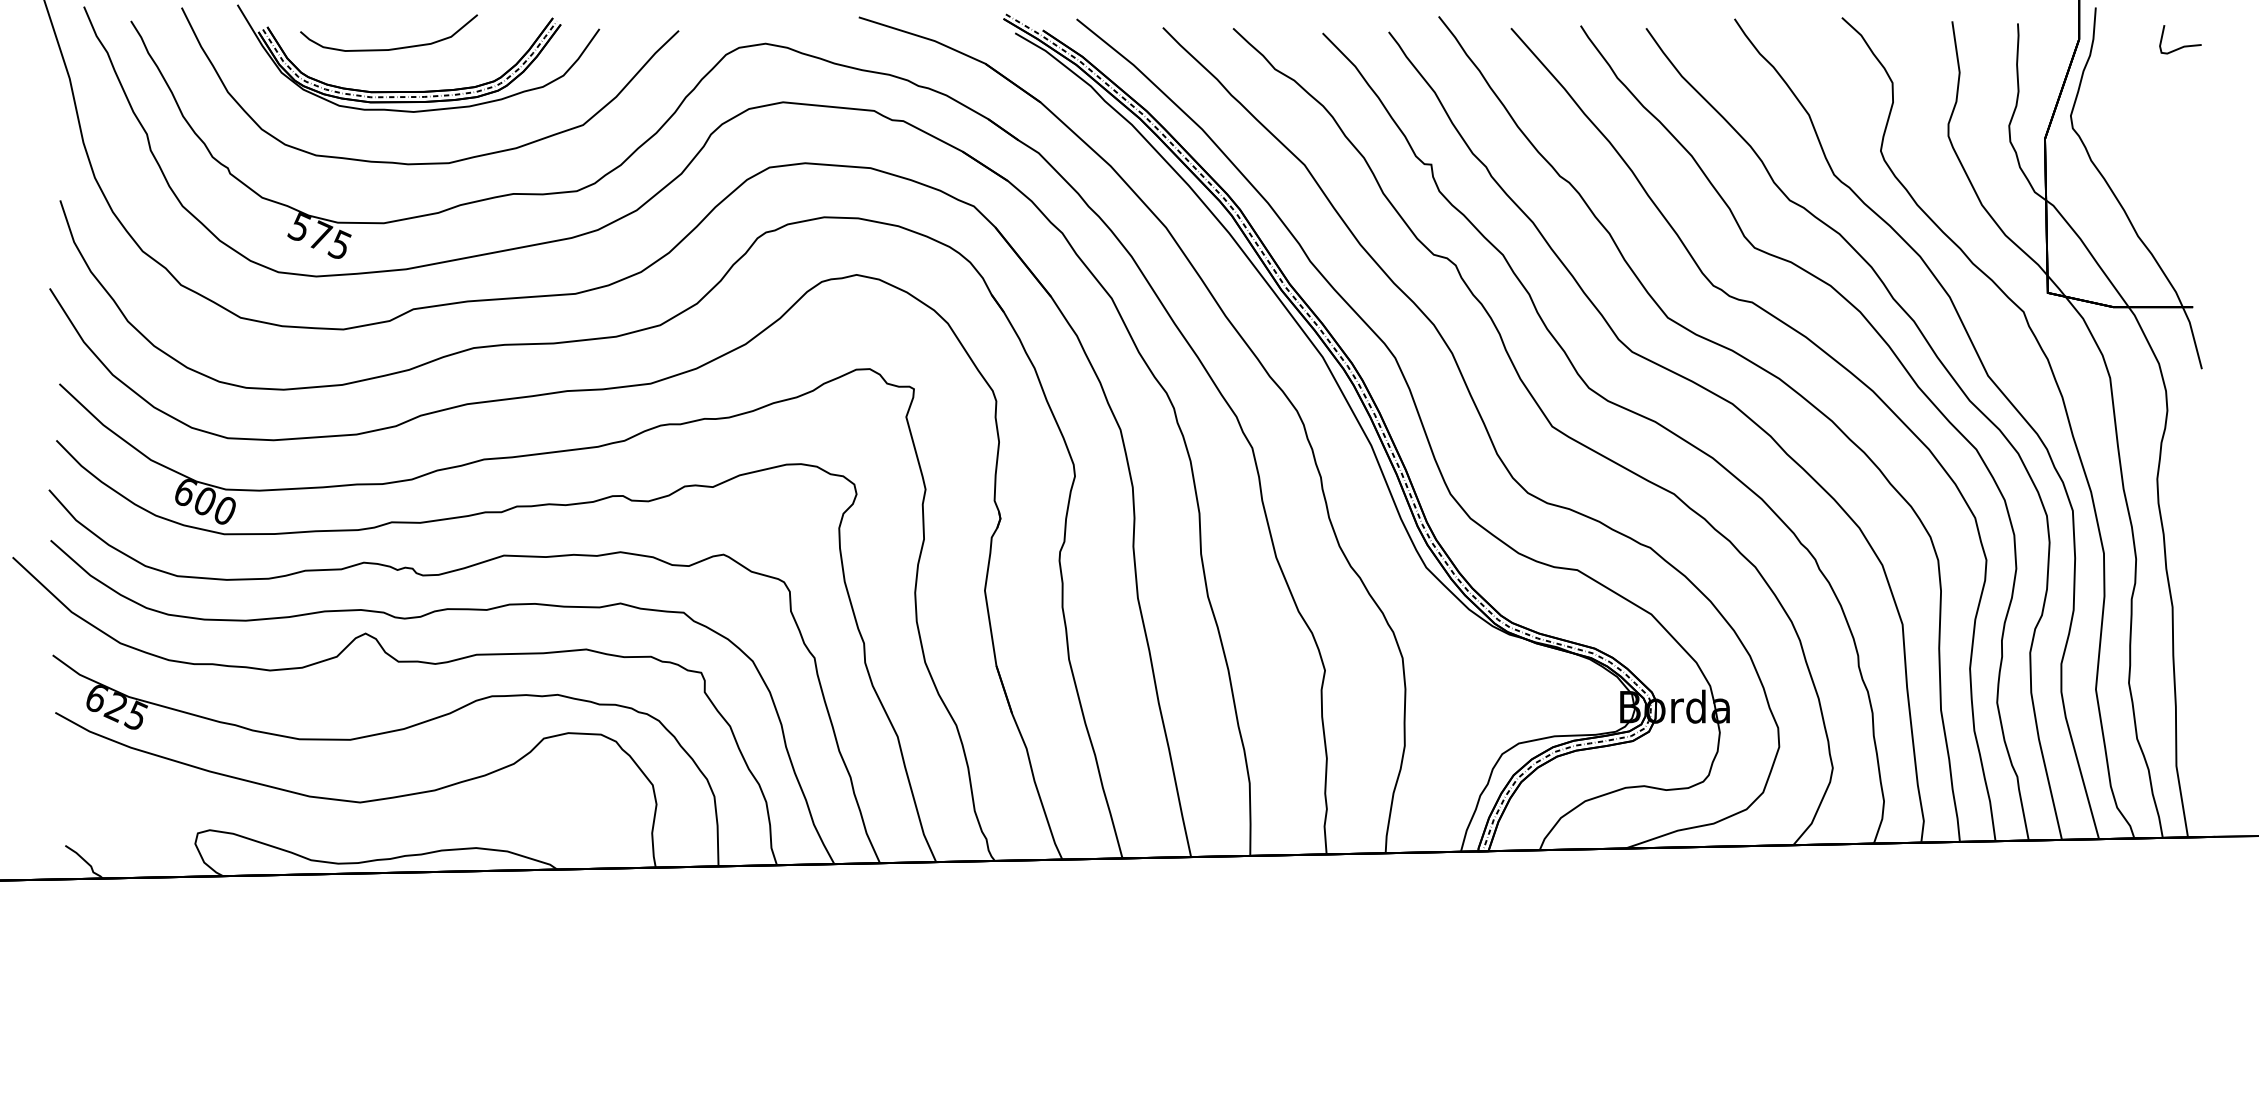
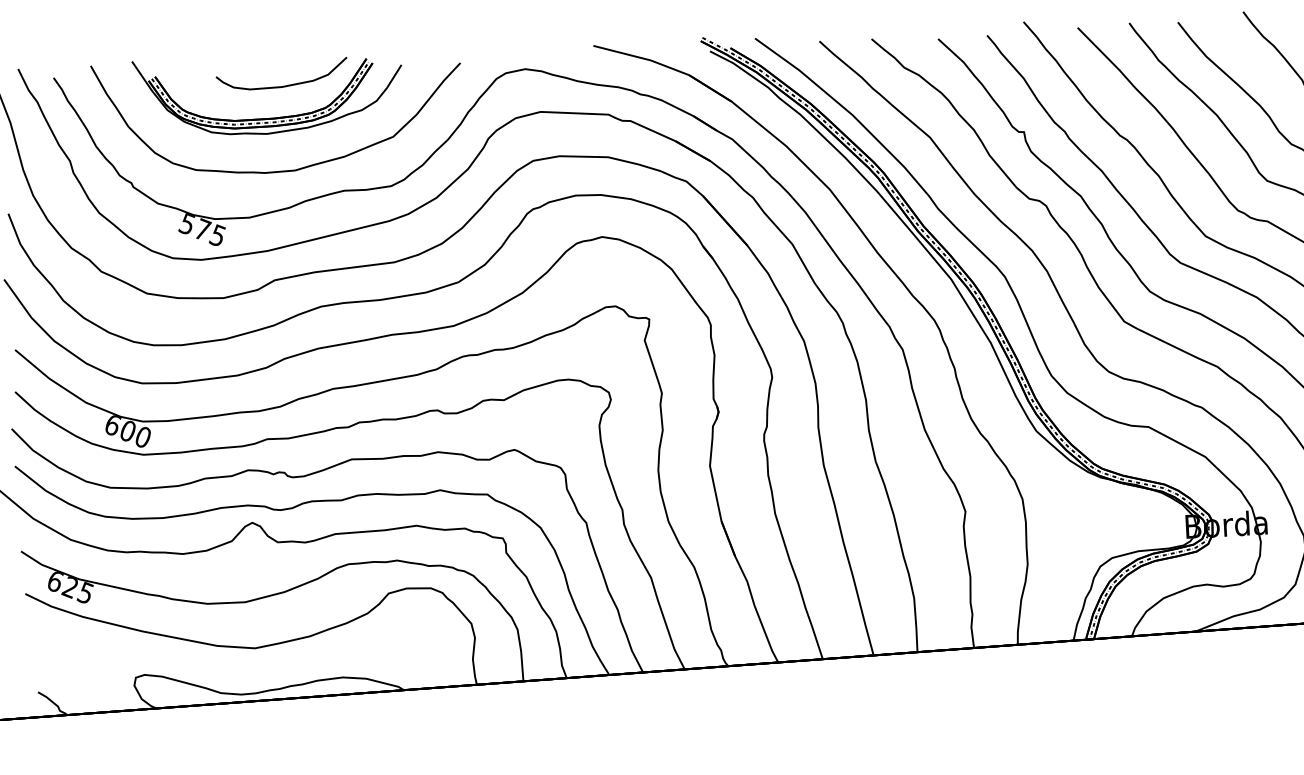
curve: (390, 48) -> (283, 85), moved

